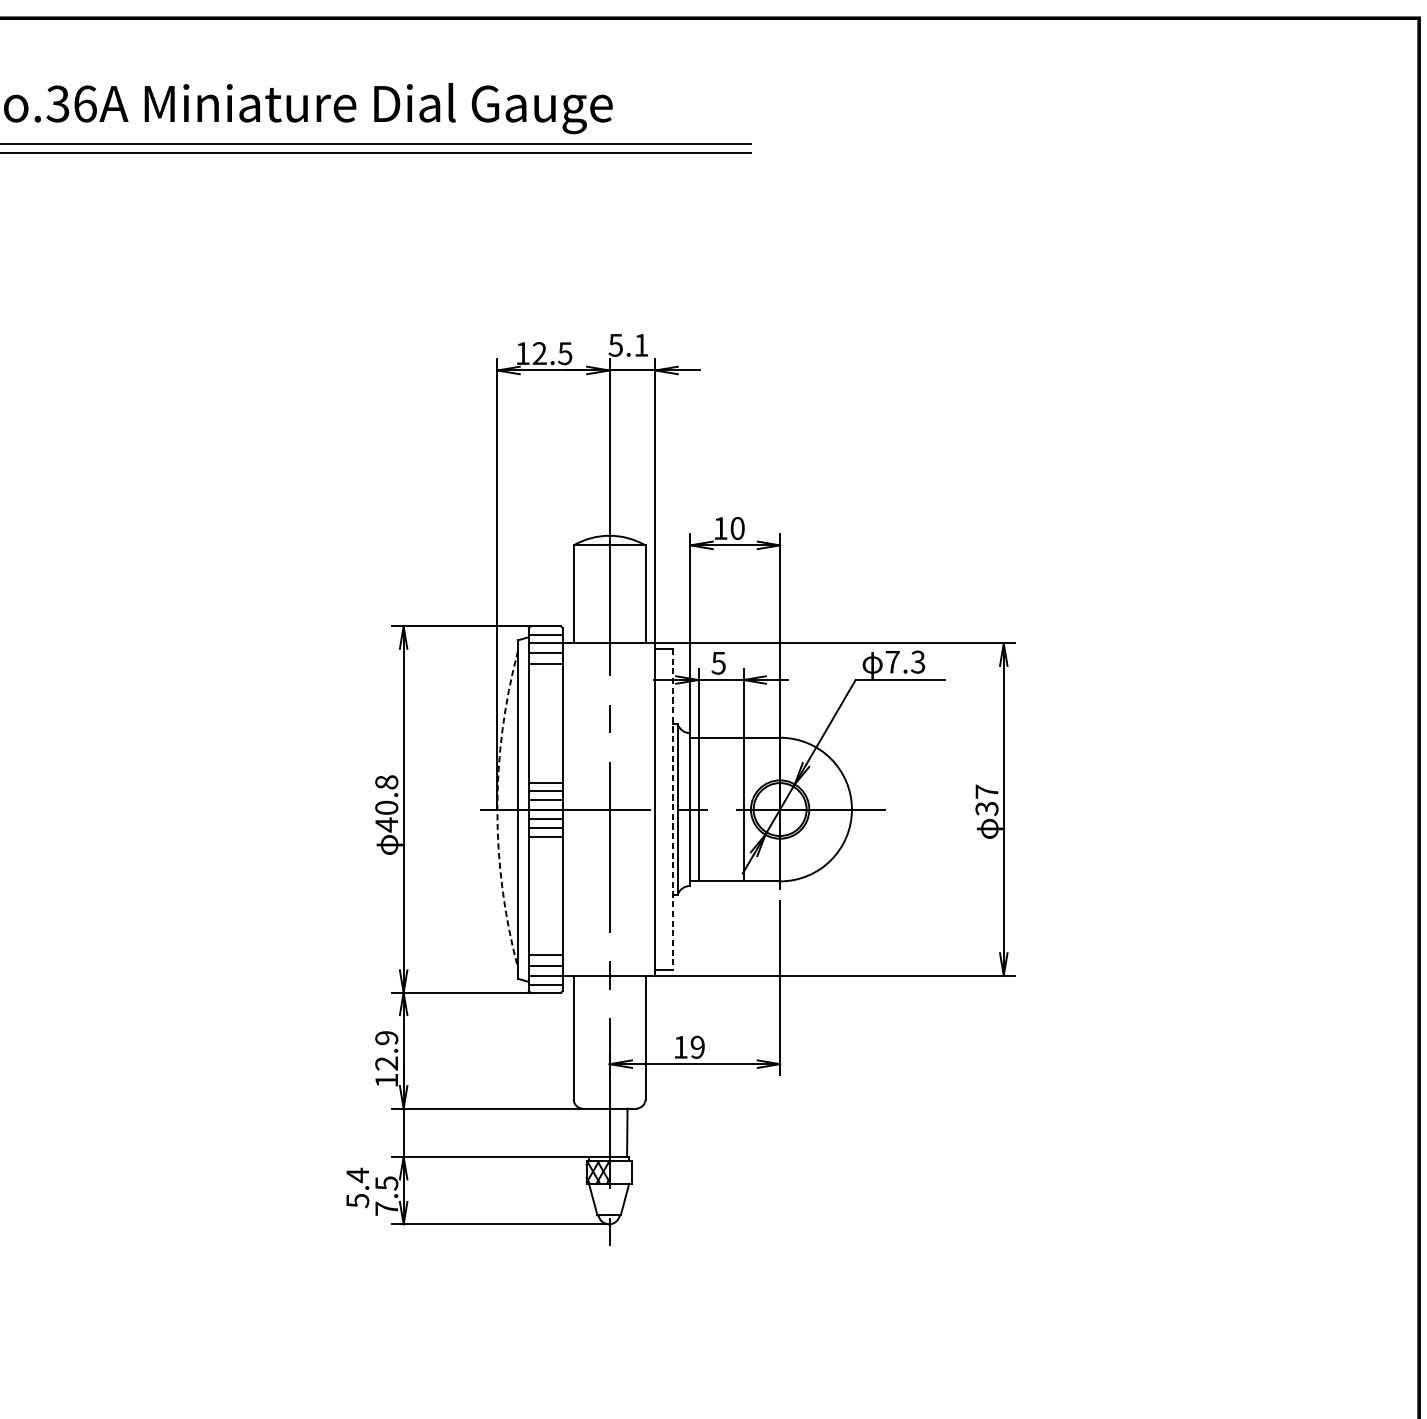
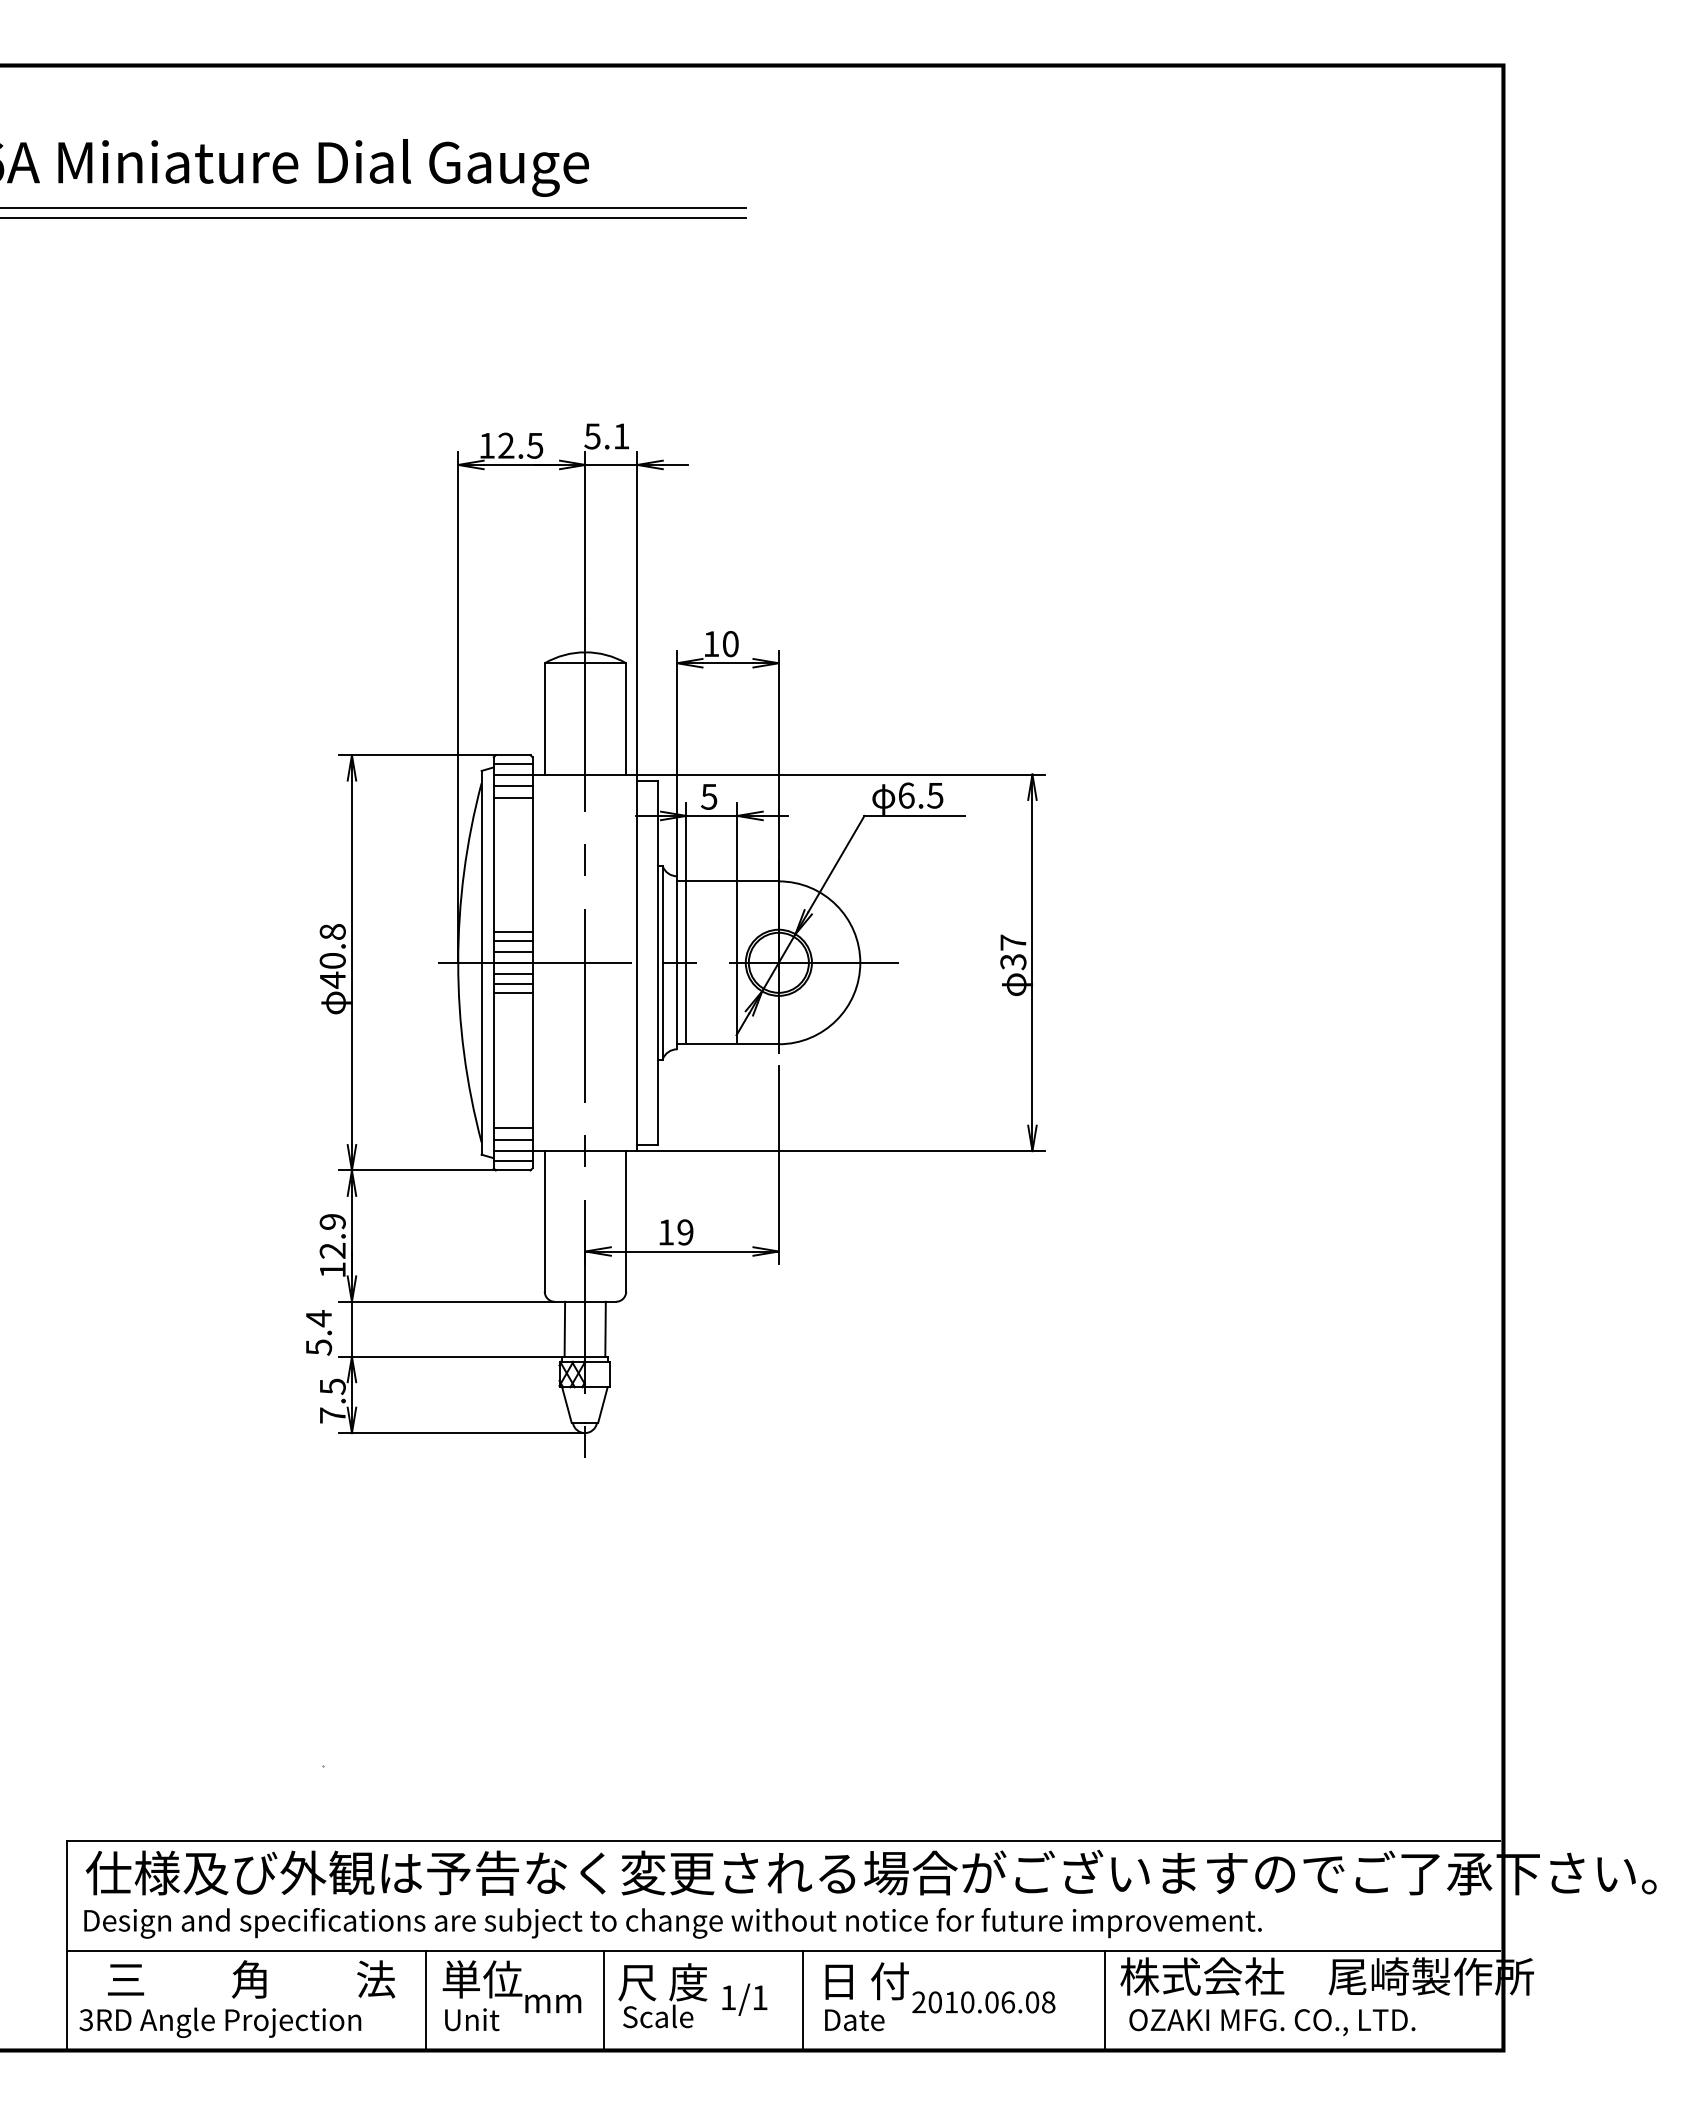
text: (905, 662) -> (920, 795), 7.3 -> 6.5
arc: (497, 809) -> (458, 962), dashed -> solid
line: (673, 810) -> (657, 963), dashed -> solid
line: (591, 1132) -> (564, 1328), added
text: (358, 1187) -> (319, 1332), moved

